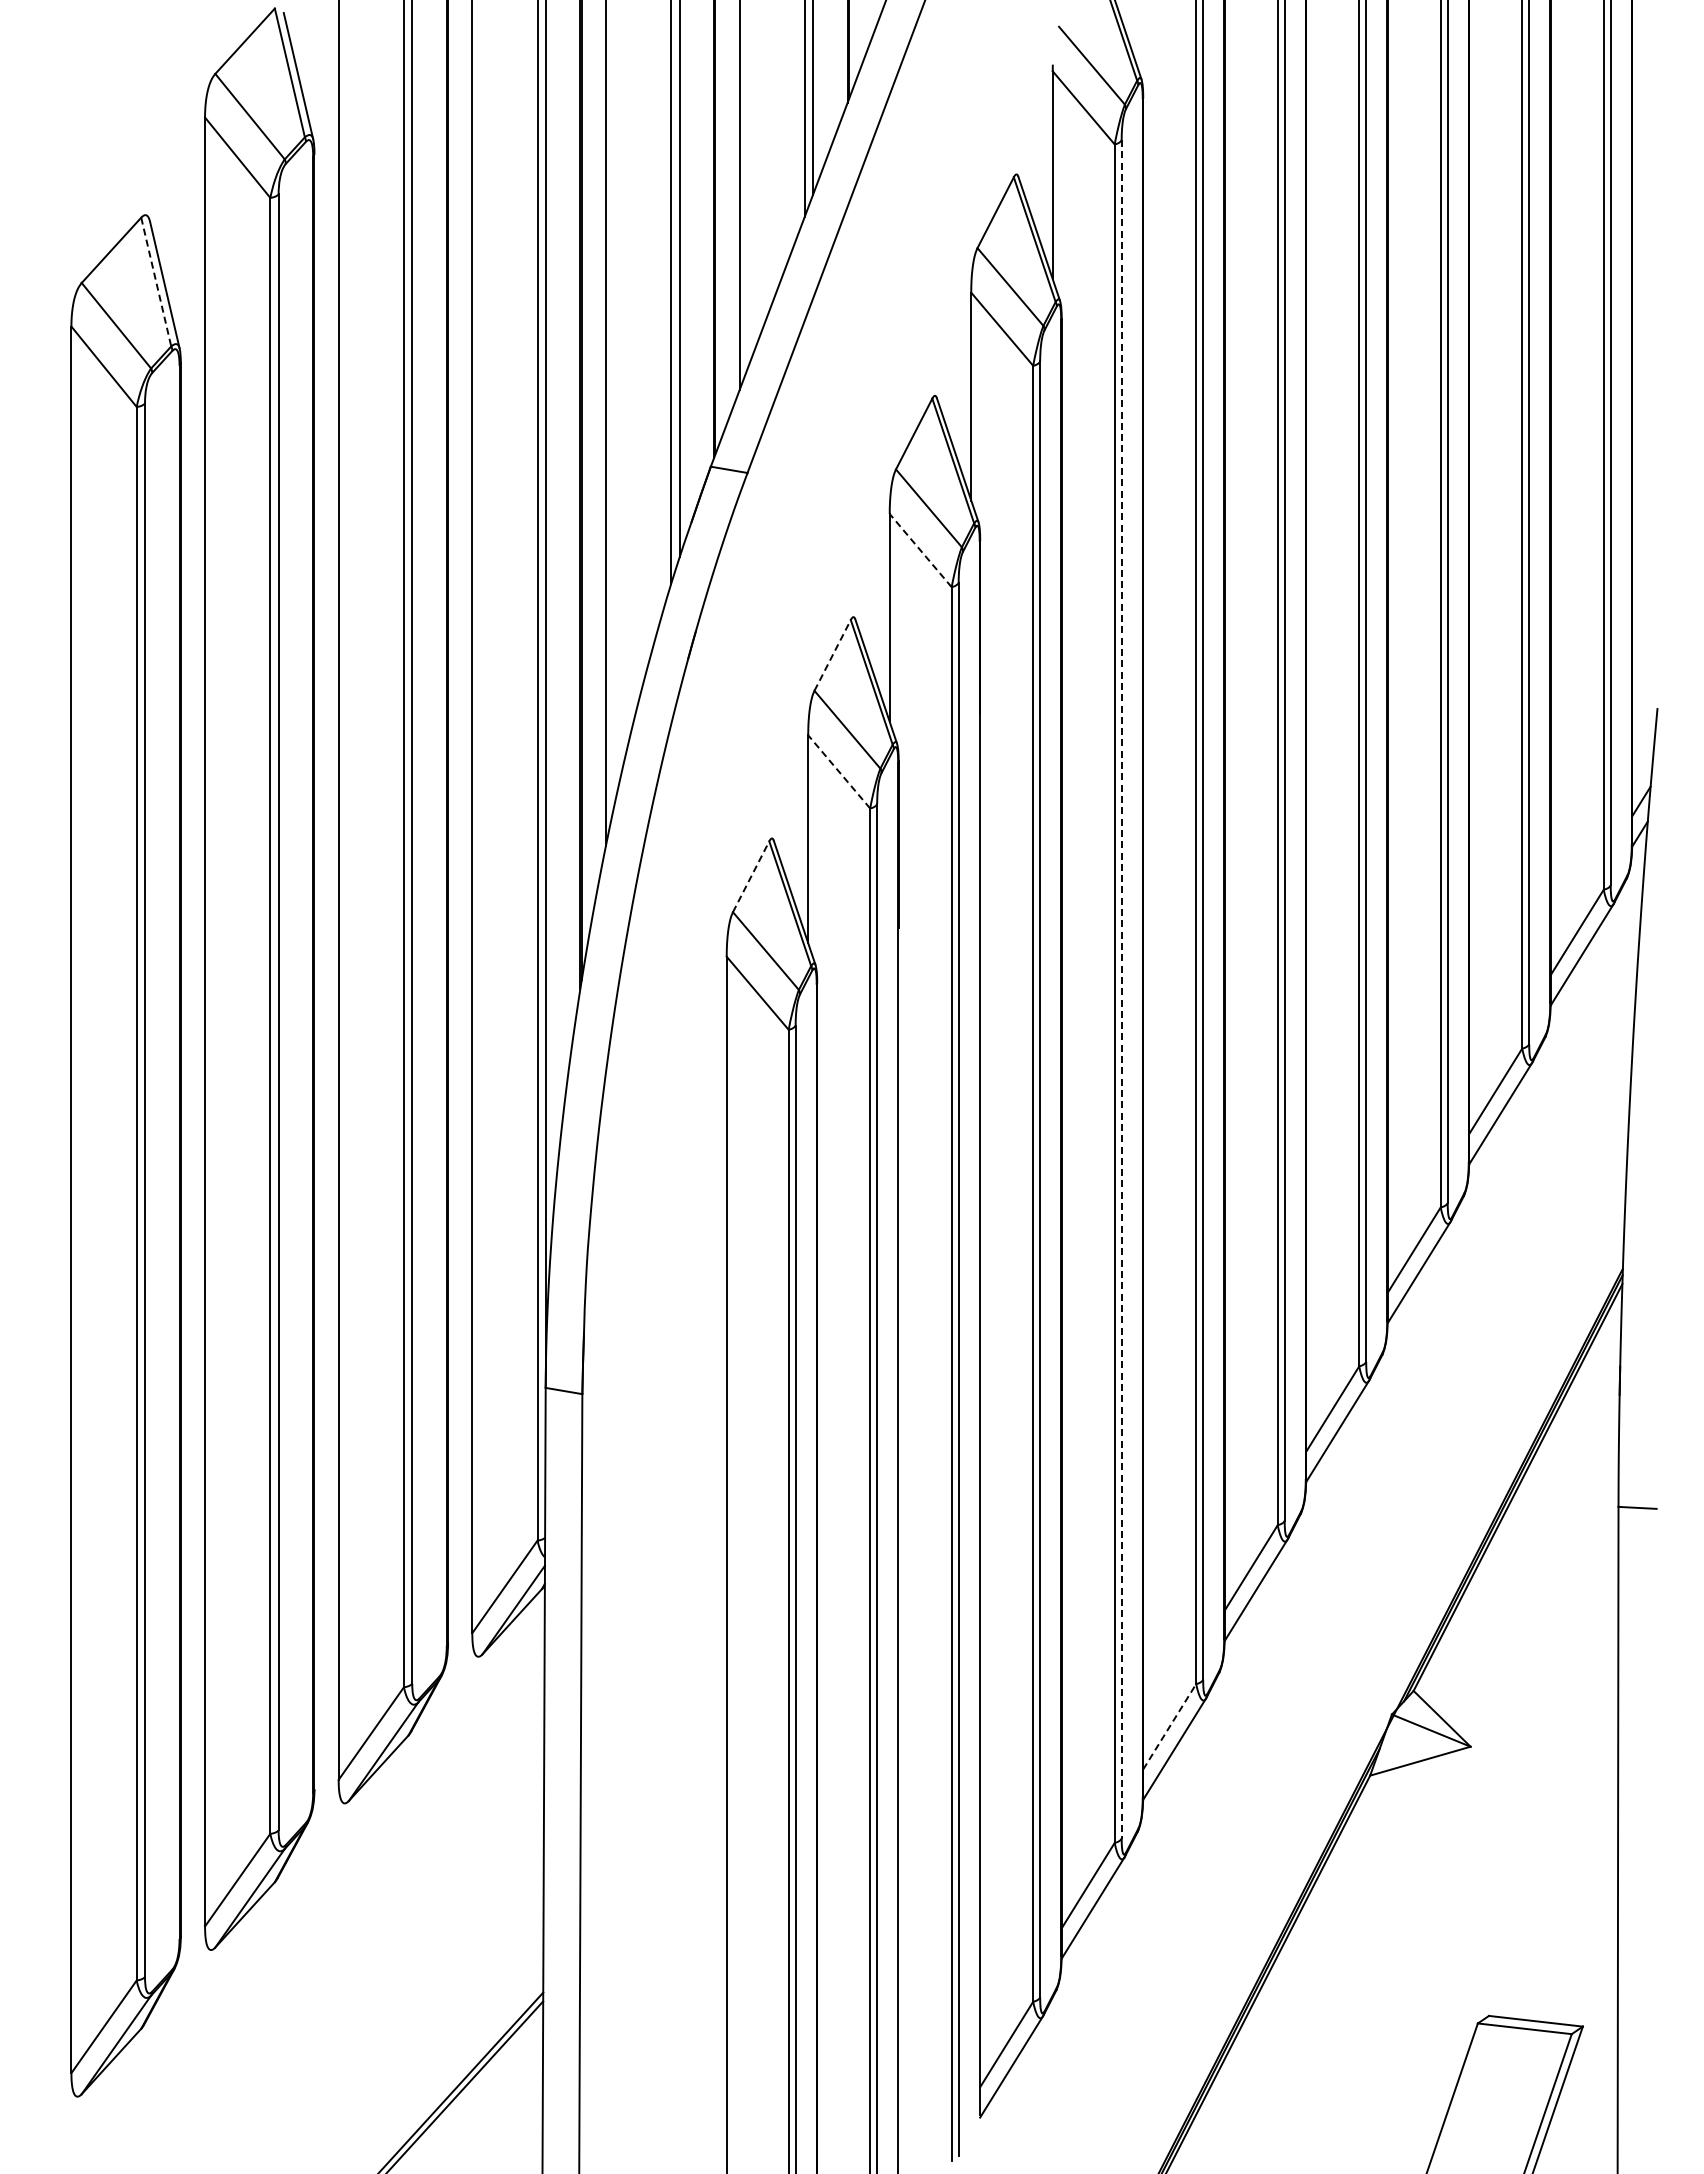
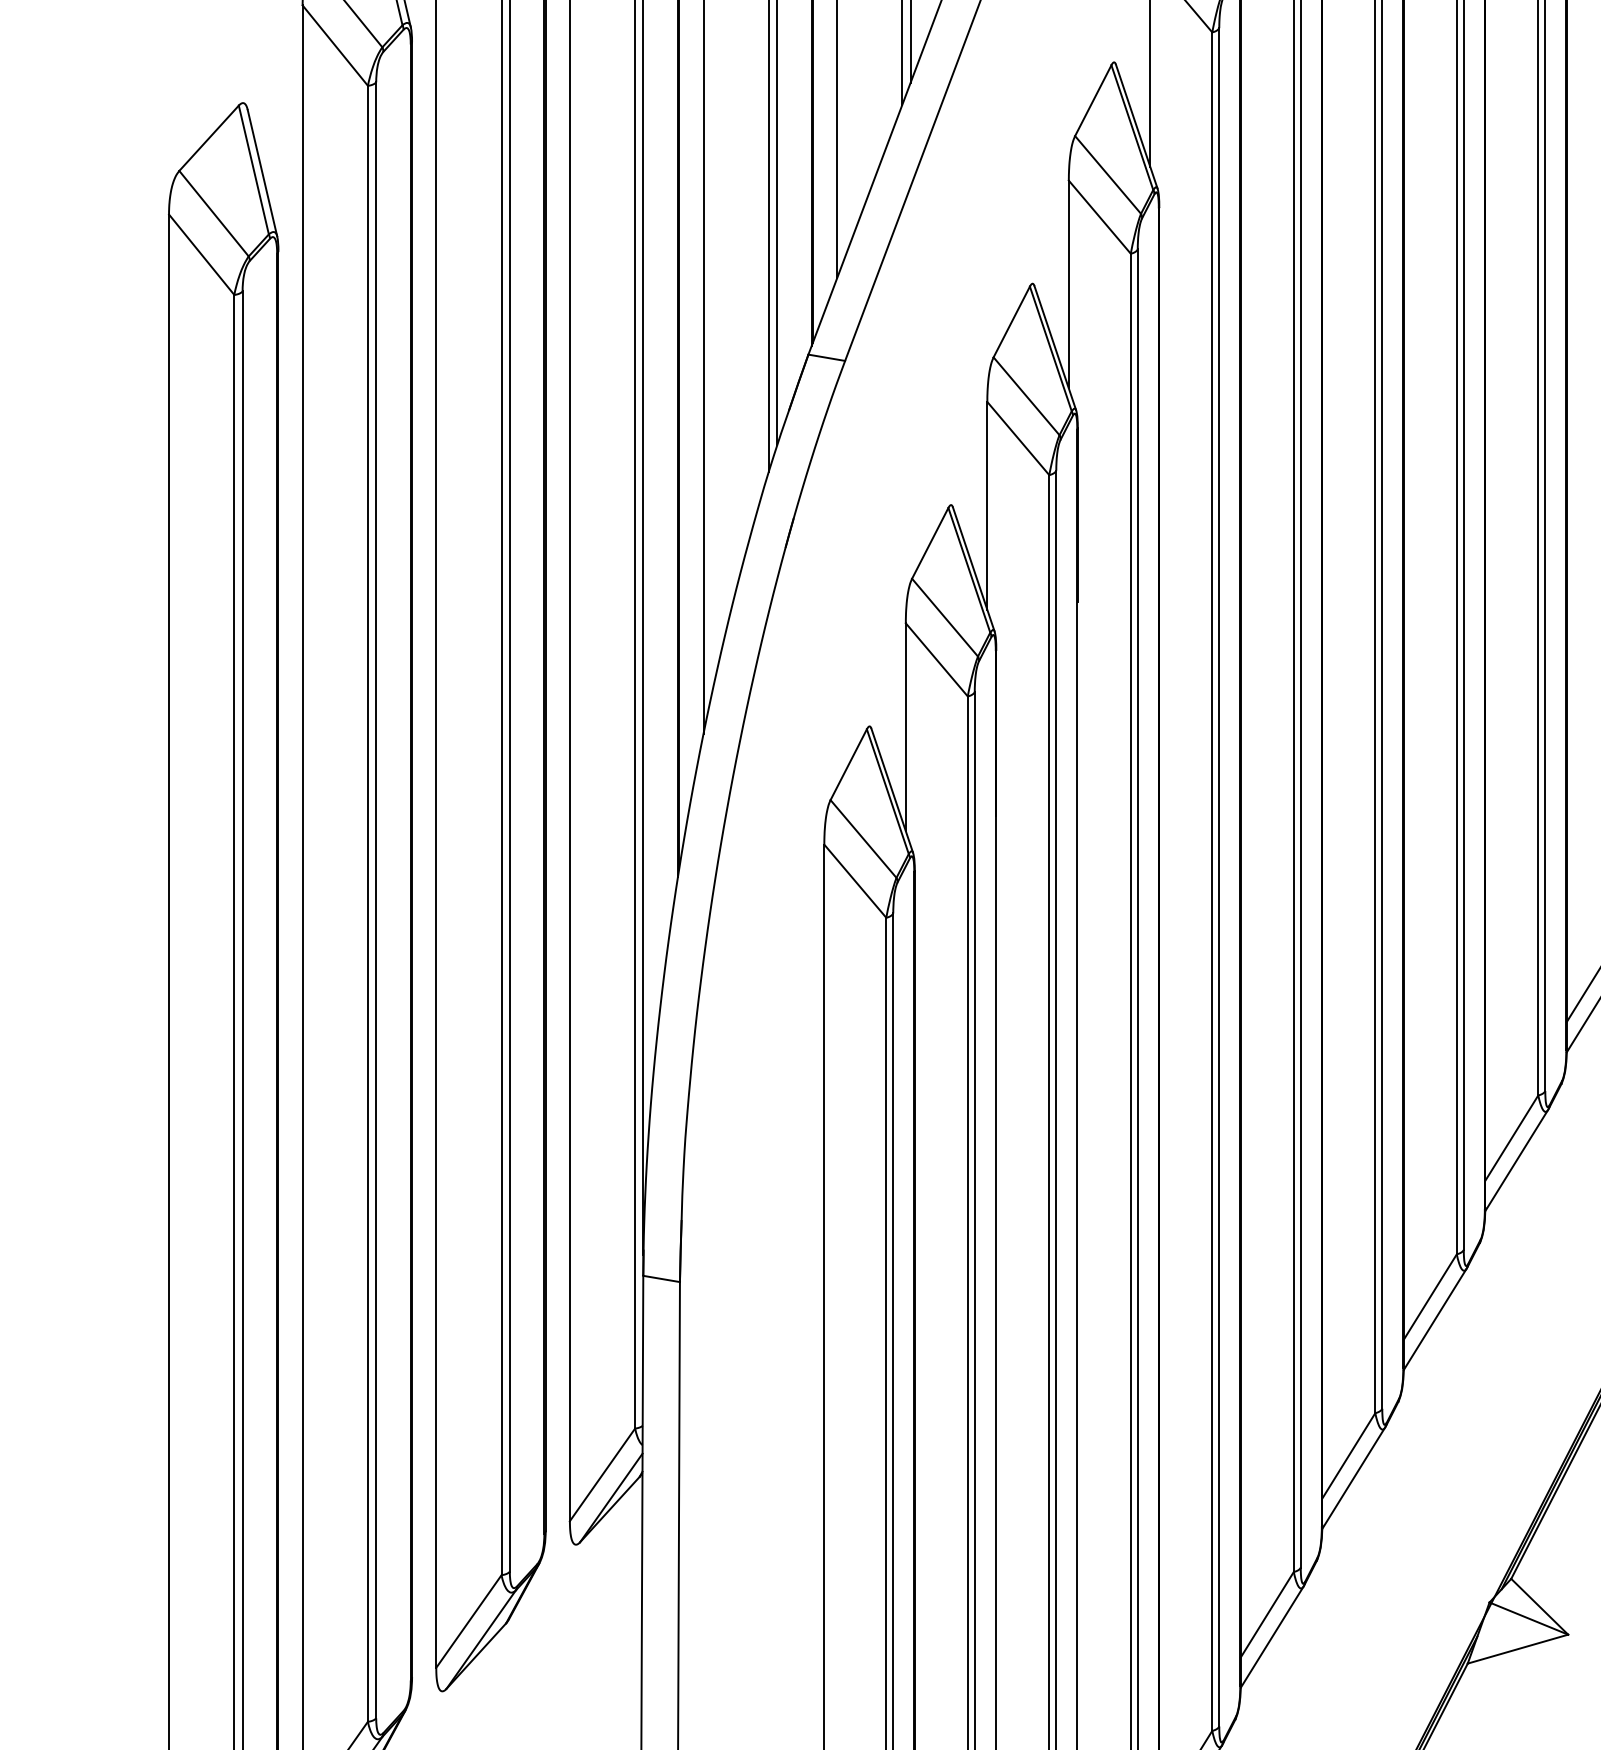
line: (156, 282) -> (254, 170), dashed -> solid
line: (920, 550) -> (1018, 438), dashed -> solid
line: (832, 655) -> (930, 543), dashed -> solid
line: (839, 771) -> (937, 659), dashed -> solid
line: (751, 876) -> (849, 764), dashed -> solid
line: (1121, 989) -> (1219, 877), dashed -> solid
line: (1169, 1726) -> (1267, 1614), dashed -> solid

